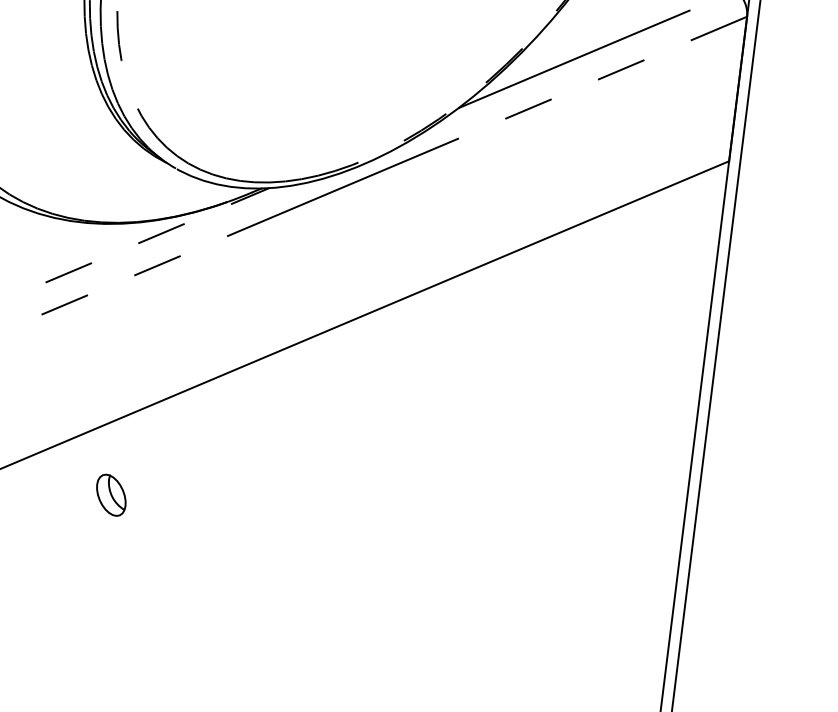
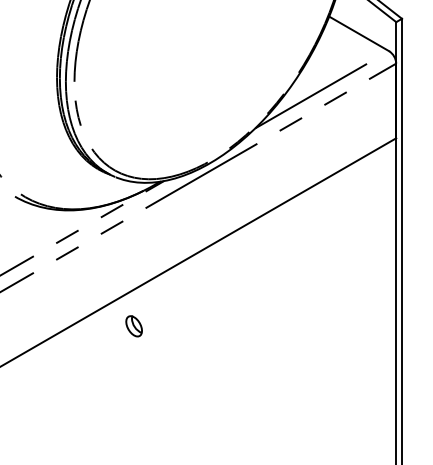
part: (110, 495) -> (133, 326), moved

